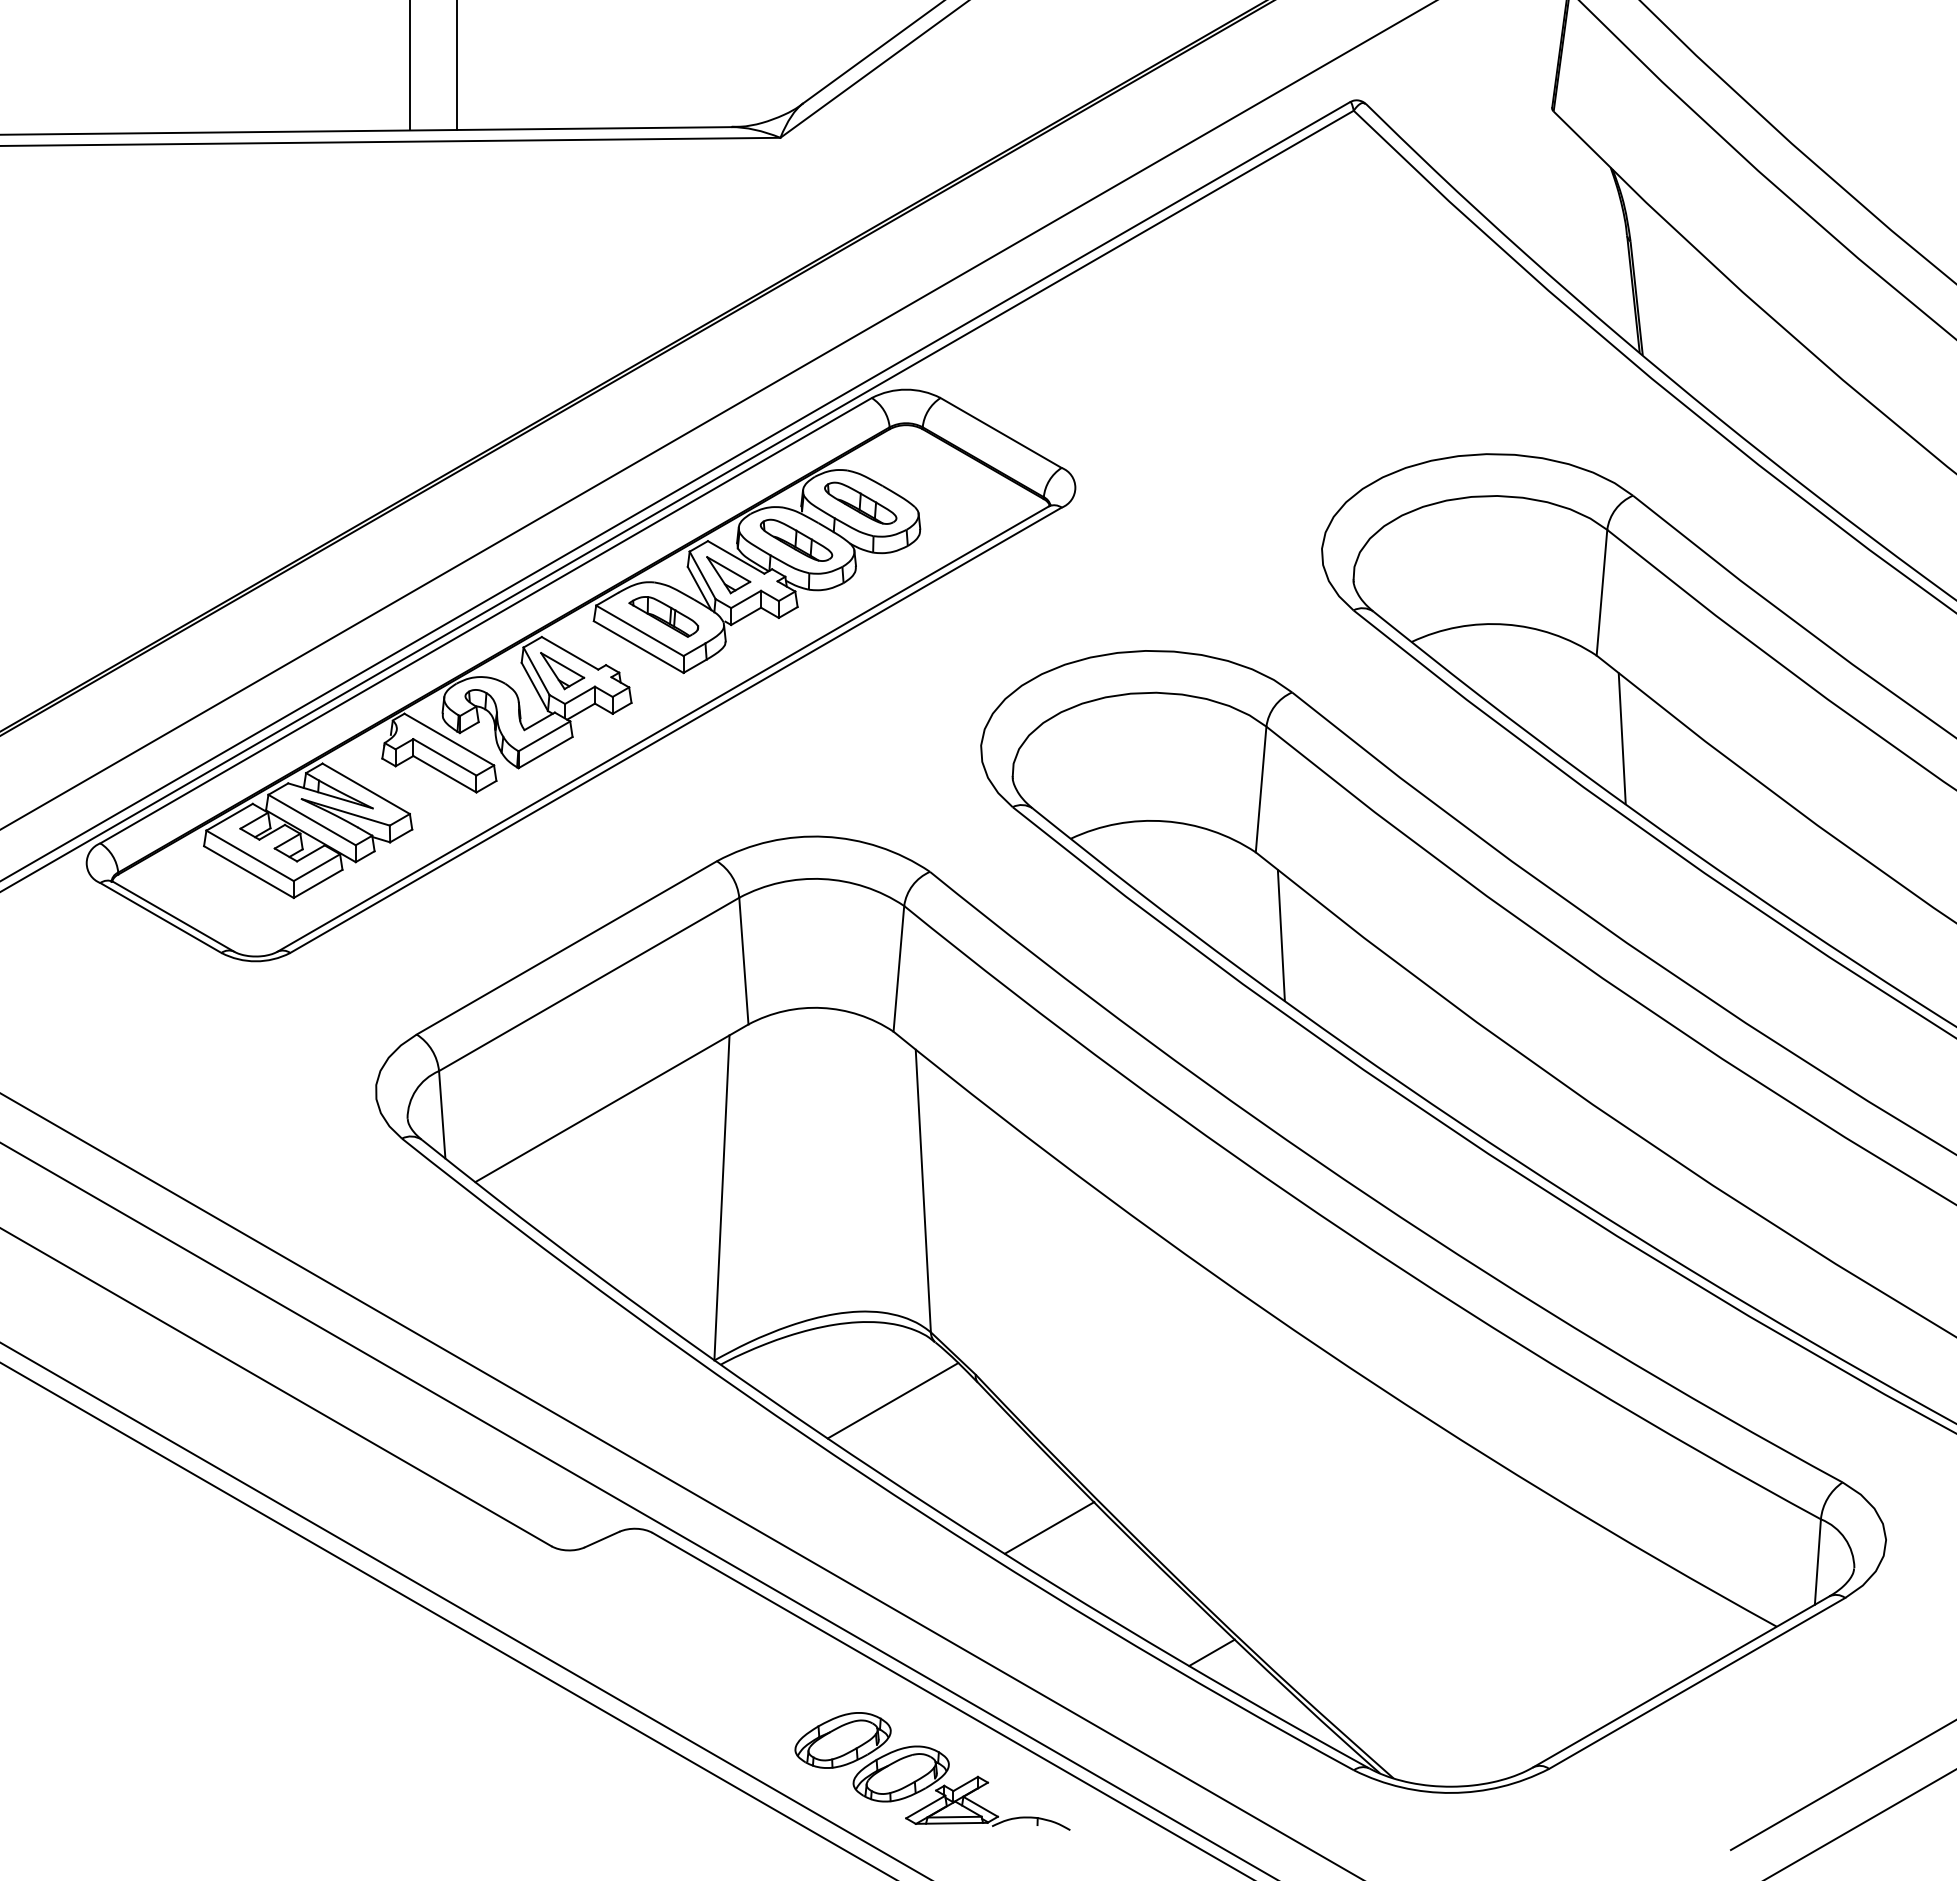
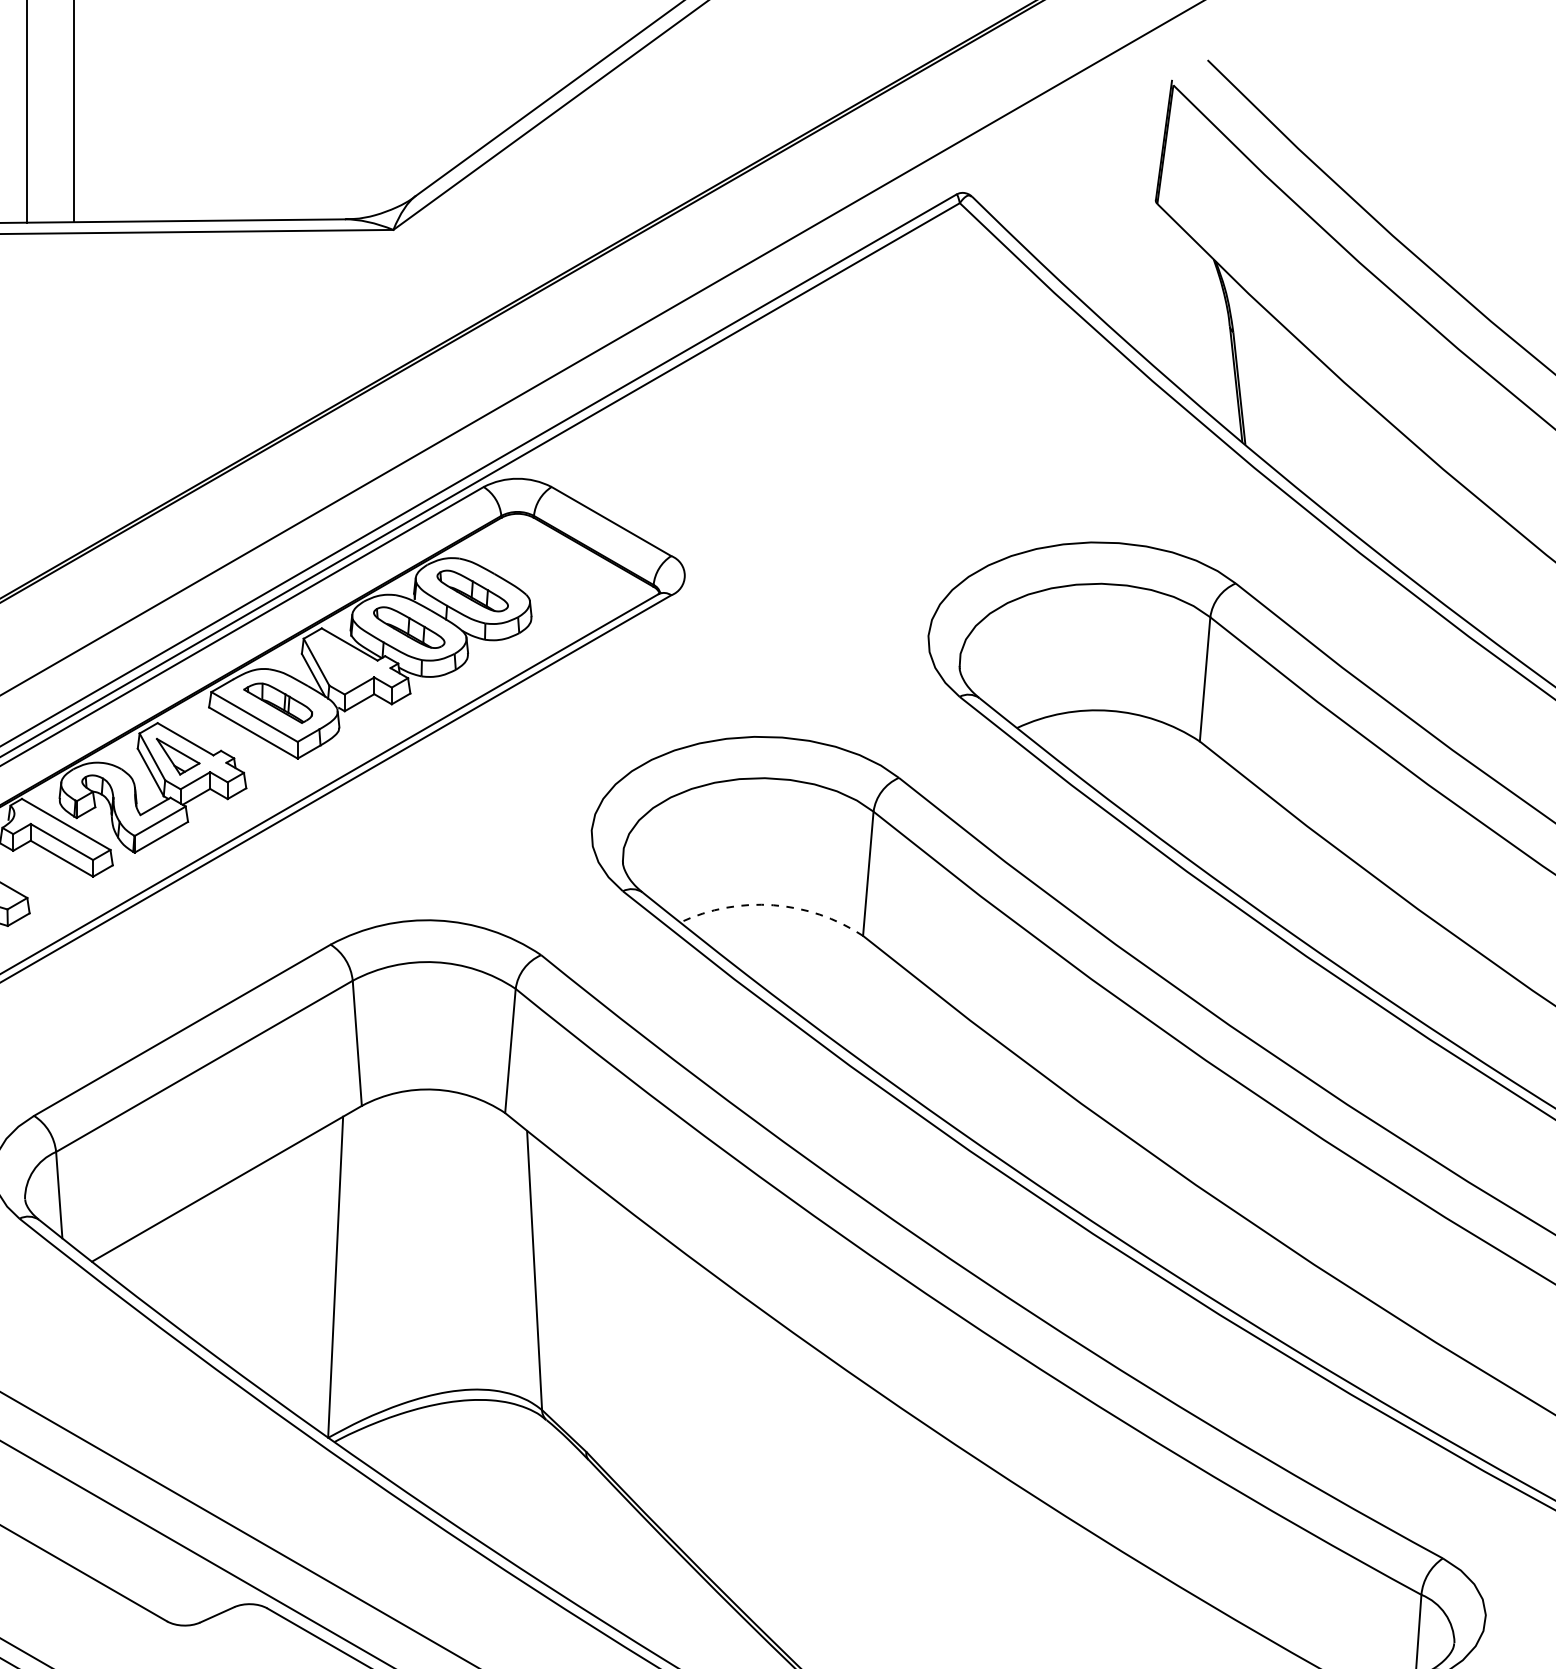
part: (728, 575) -> (342, 662), removed
line: (1621, 738) -> (1224, 823), removed
arc: (1165, 821) -> (773, 905), solid -> dashed
line: (1280, 935) -> (887, 1018), removed
line: (892, 1400) -> (504, 1477), removed
line: (1049, 1527) -> (659, 1602), removed

